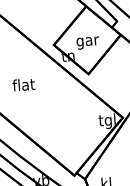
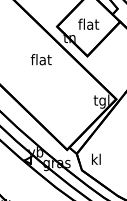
text: (87, 41) -> (88, 25), gar -> flat
text: (22, 84) -> (40, 59), moved

